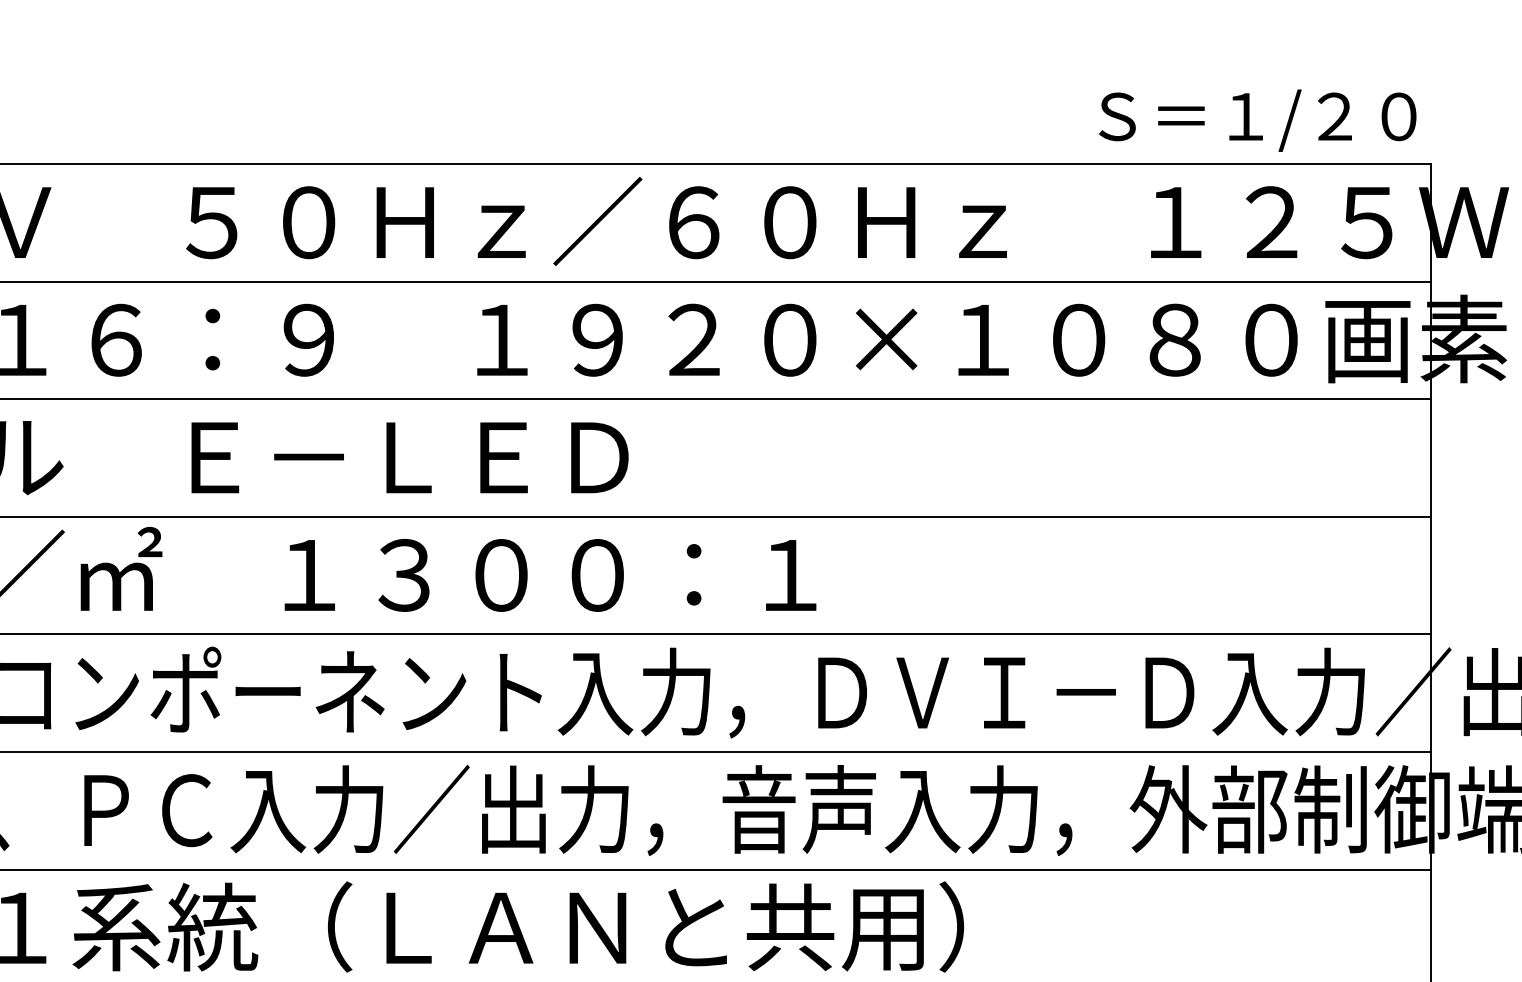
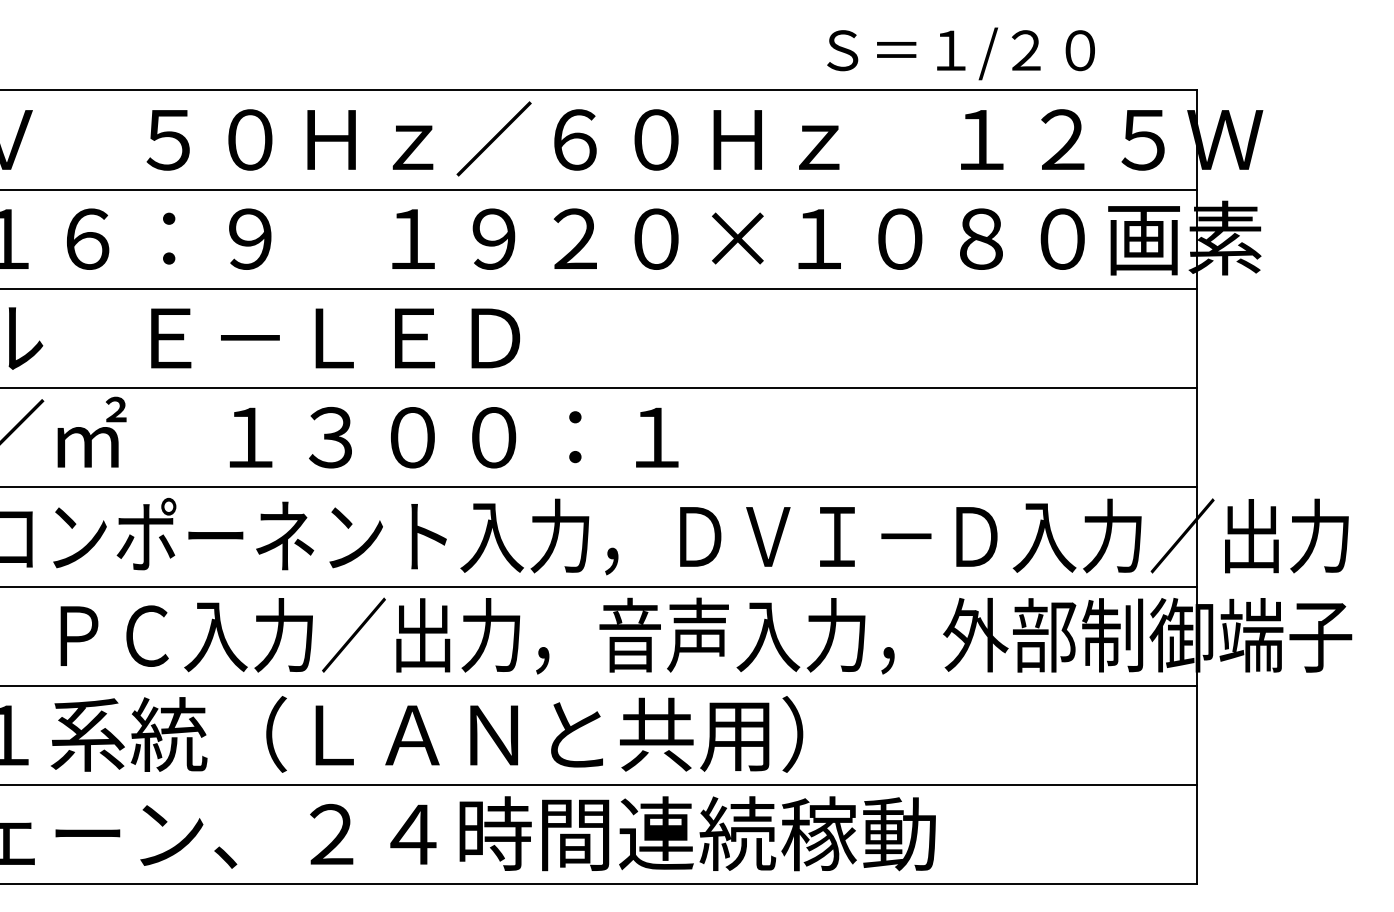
text: (1257, 120) -> (960, 53), moved

